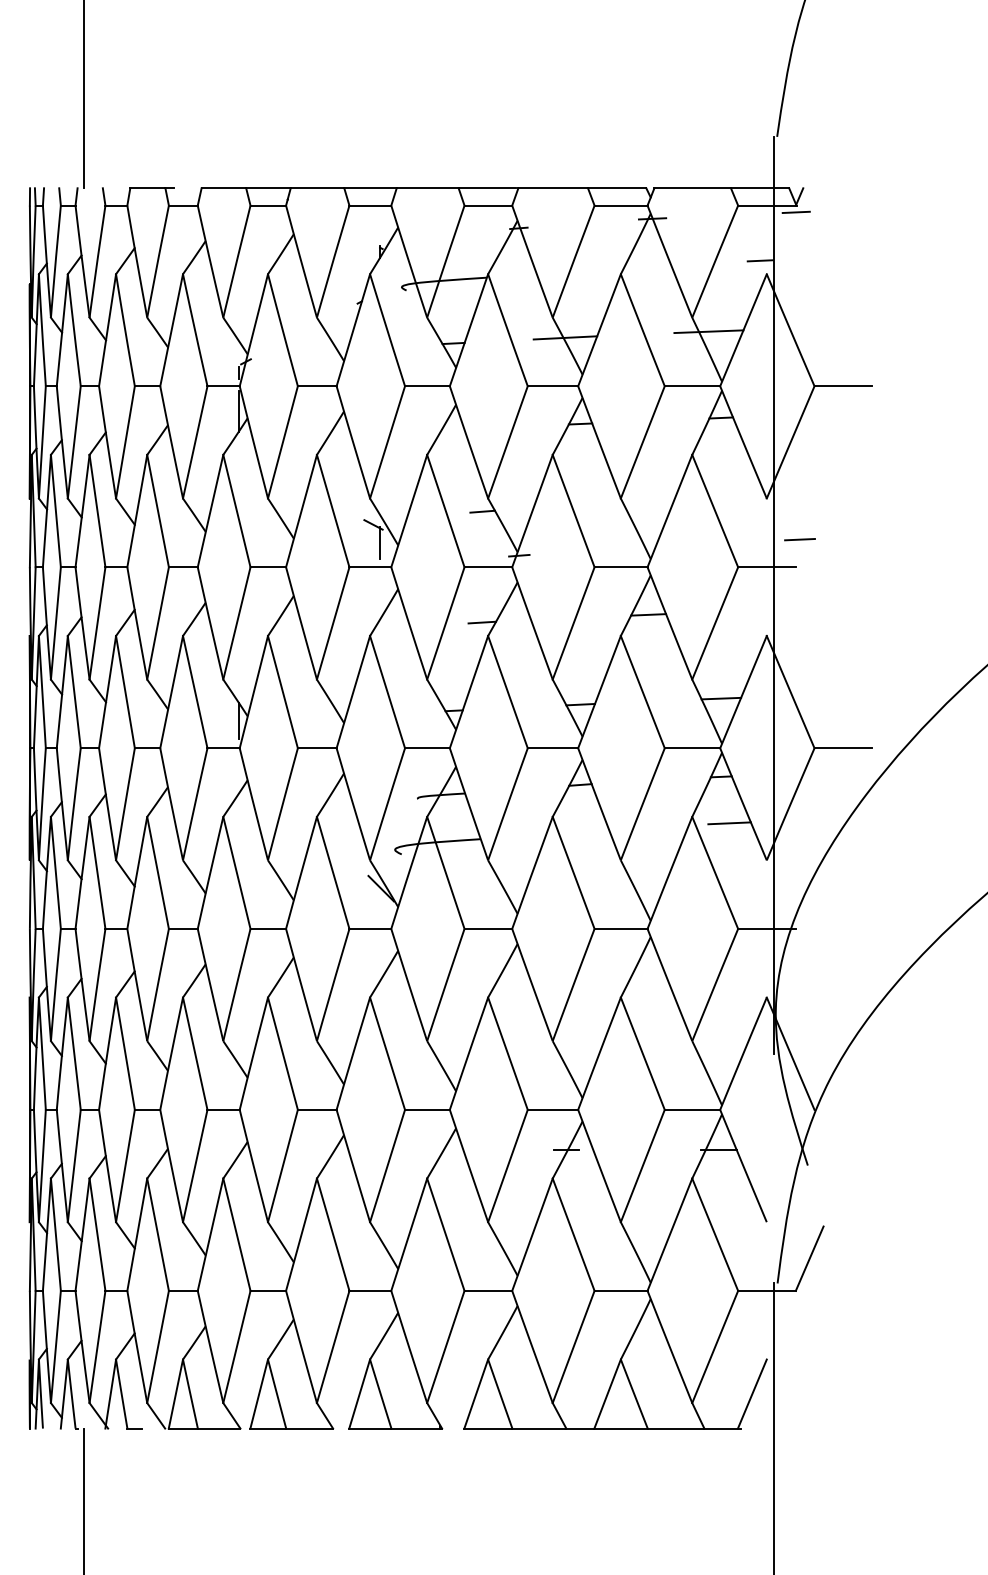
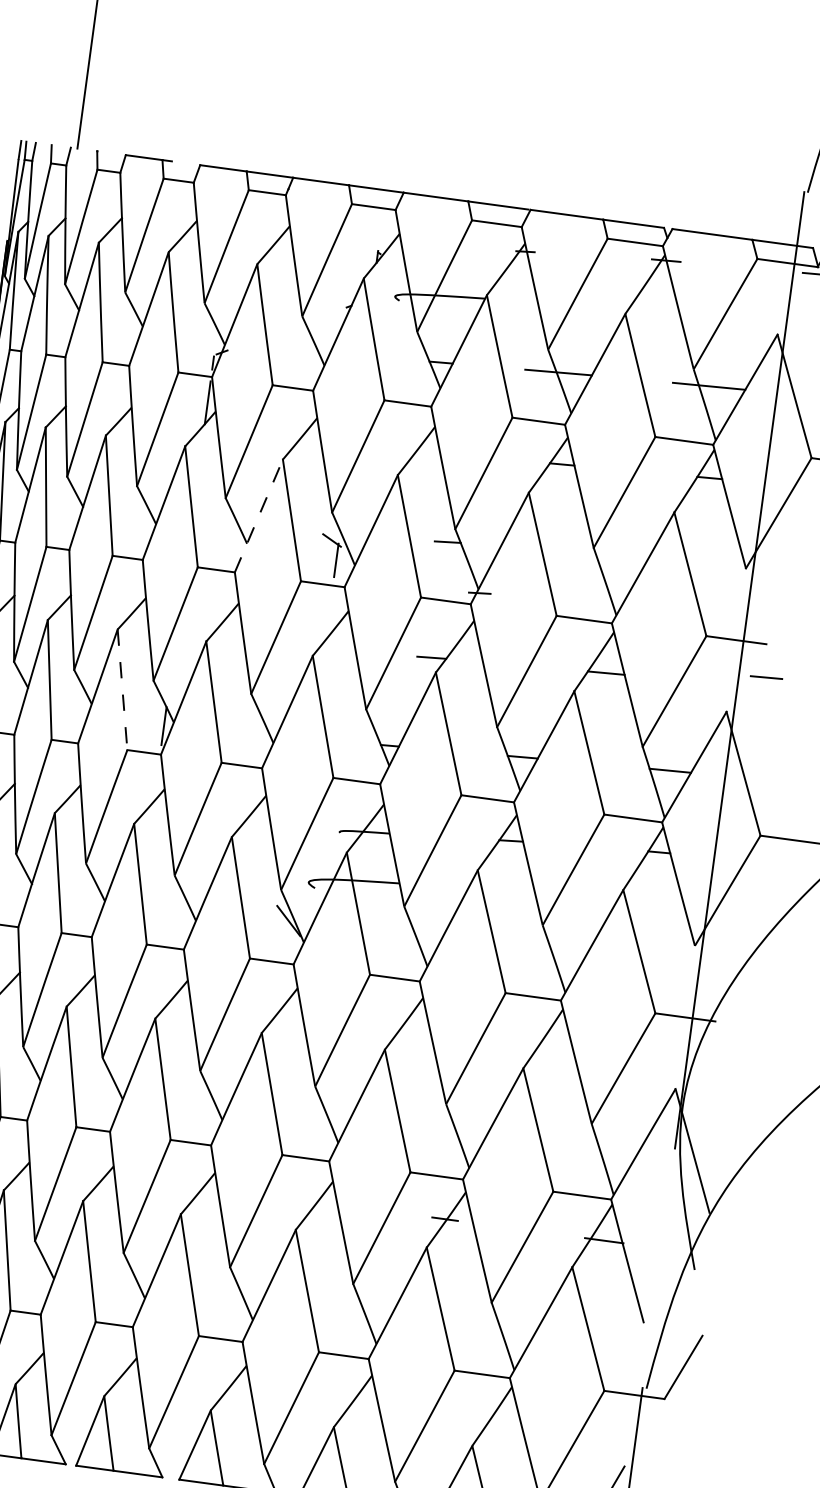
line: (759, 260) -> (771, 319), removed
line: (301, 510) -> (258, 515), solid -> dashed
line: (799, 539) -> (765, 677), moved
line: (195, 692) -> (122, 690), solid -> dashed
line: (729, 823) -> (661, 902), removed

